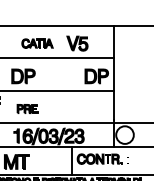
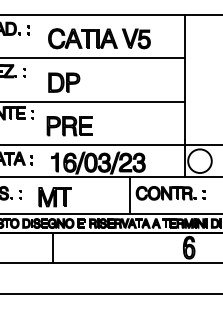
part: (37, 43) -> (82, 38), size x1.67
part: (96, 76) -> (162, 82), removed
part: (27, 109) -> (69, 126), size x1.67

